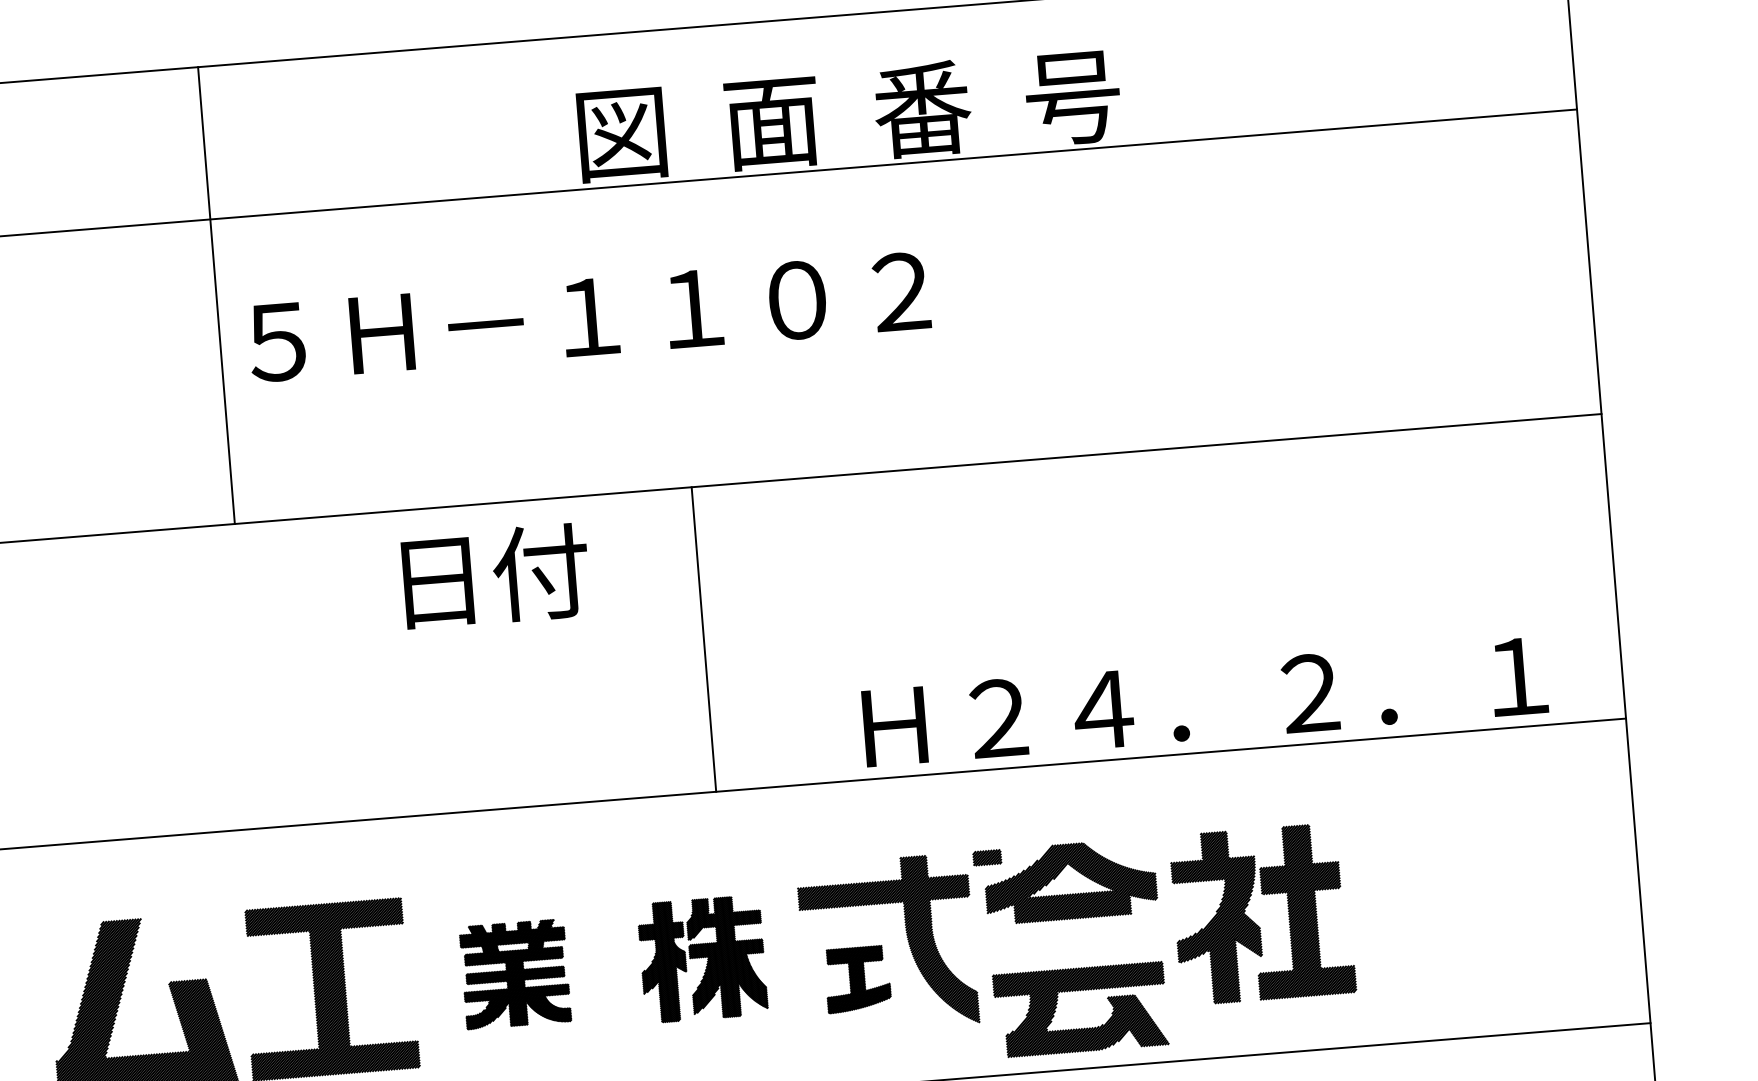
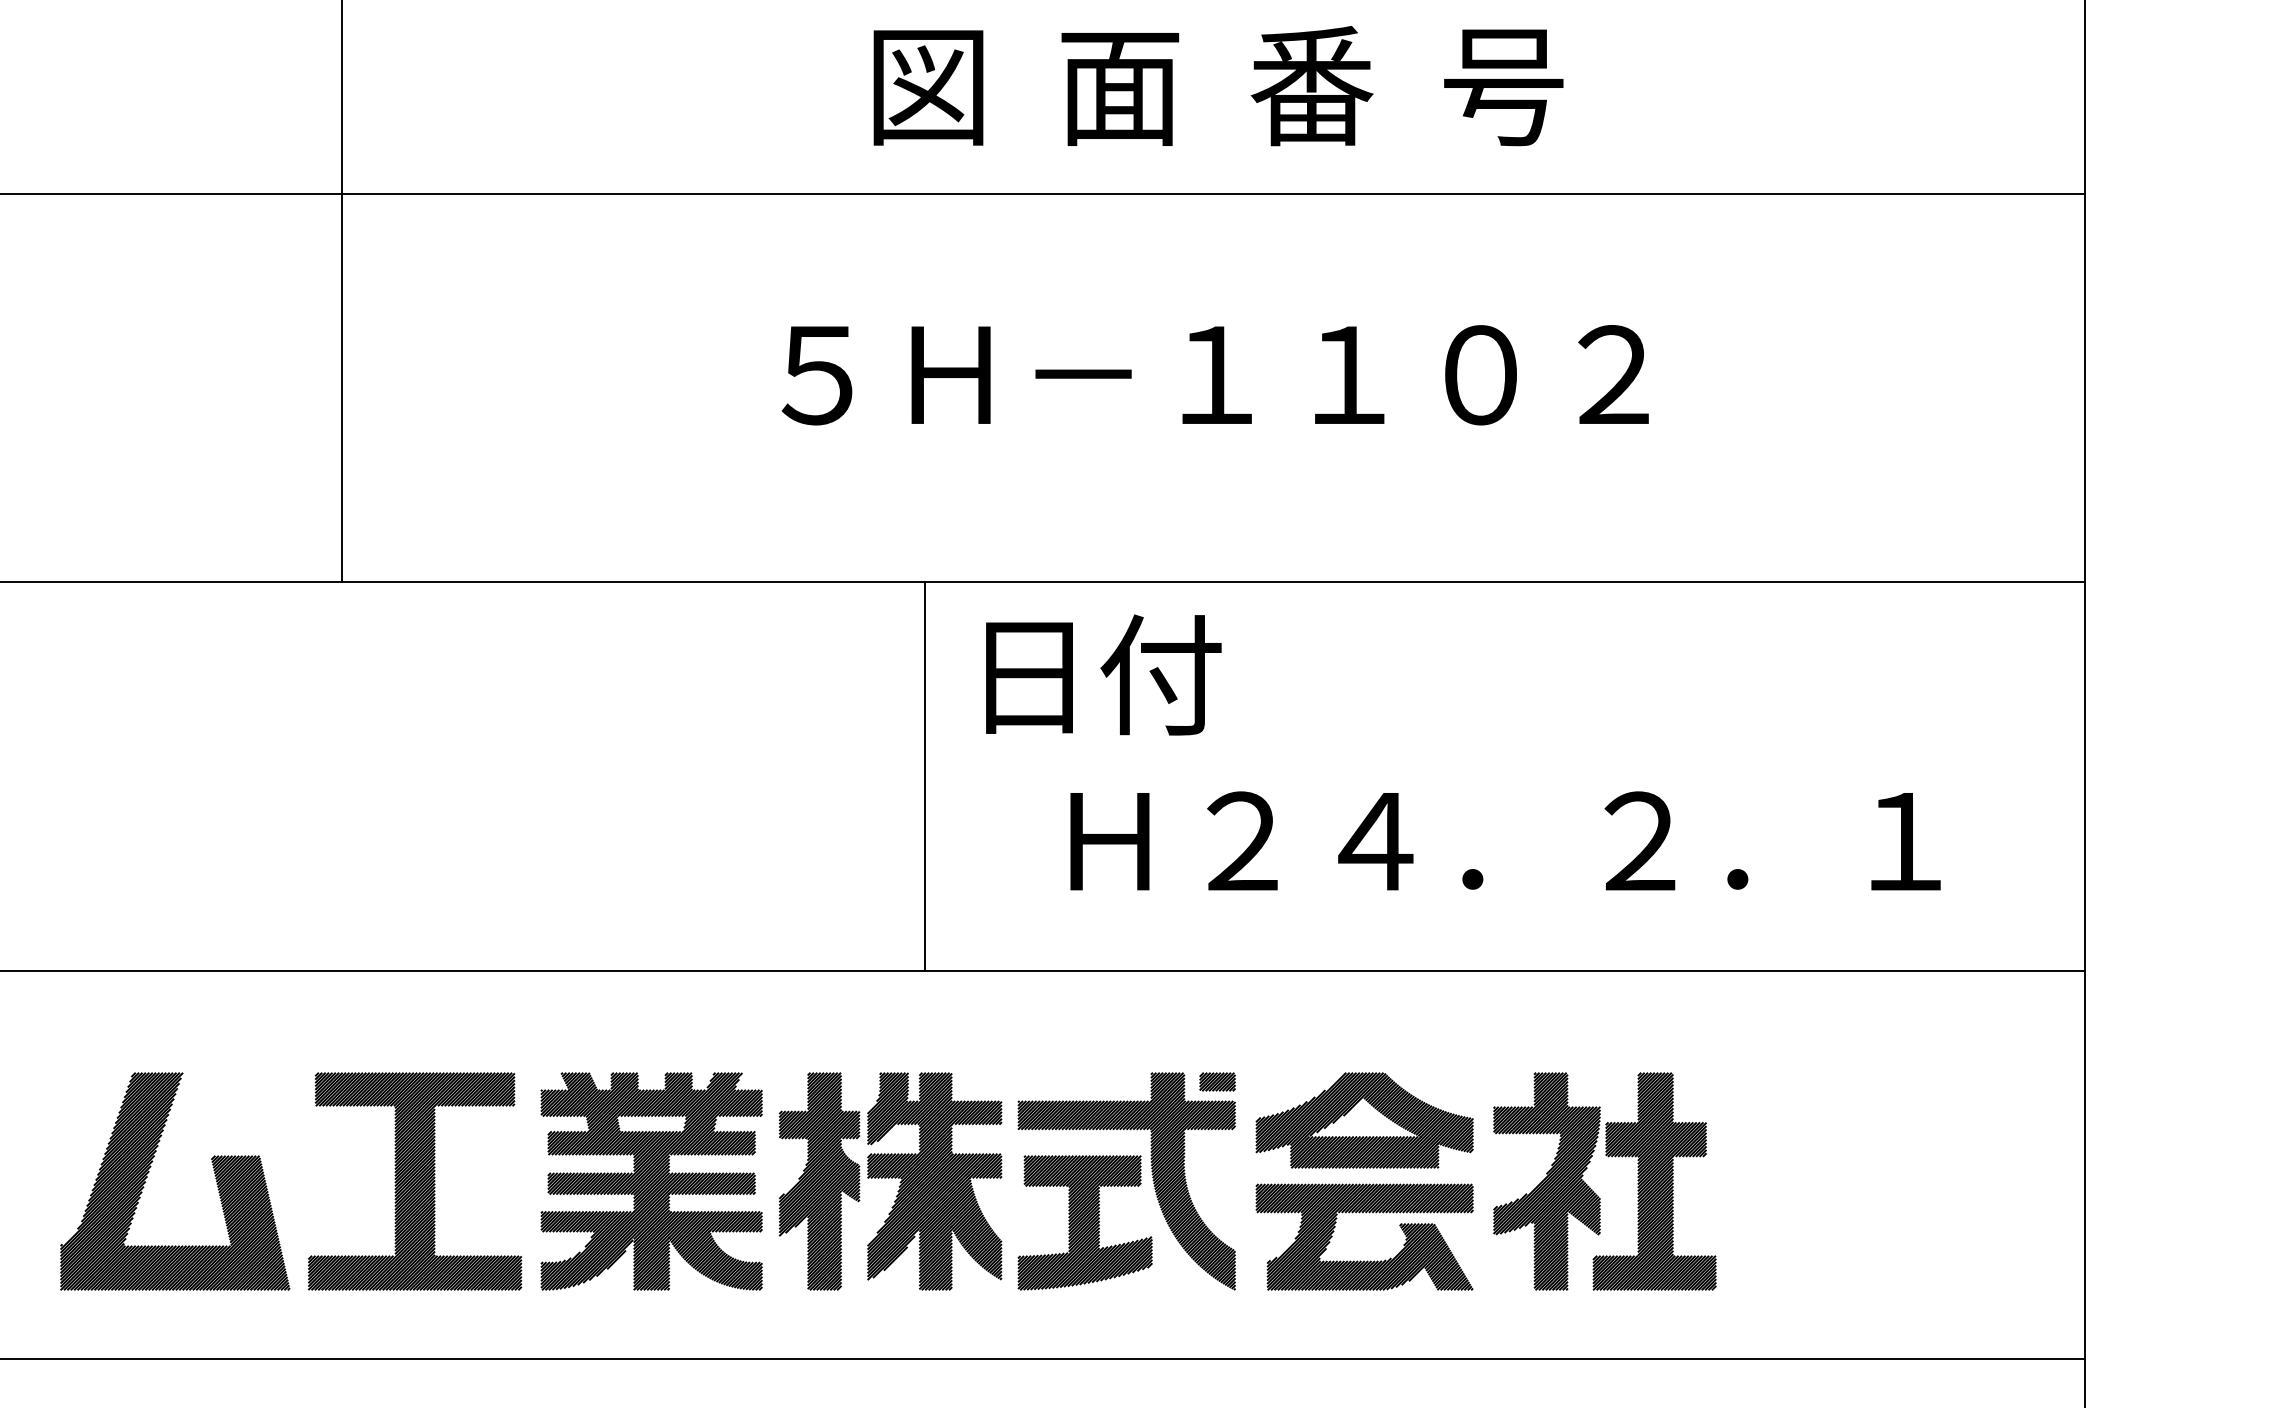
text: (849, 114) -> (1218, 85), moved
text: (588, 317) -> (1214, 375), moved
text: (495, 575) -> (1103, 674), moved
text: (1204, 701) -> (1505, 840), moved
part: (987, 857) -> (1217, 1081), moved
part: (702, 959) -> (890, 1181), size x1.43
part: (515, 974) -> (651, 1181), size x1.67
part: (857, 979) -> (1084, 1222), size x1.67
part: (1077, 991) -> (1362, 1213), moved

